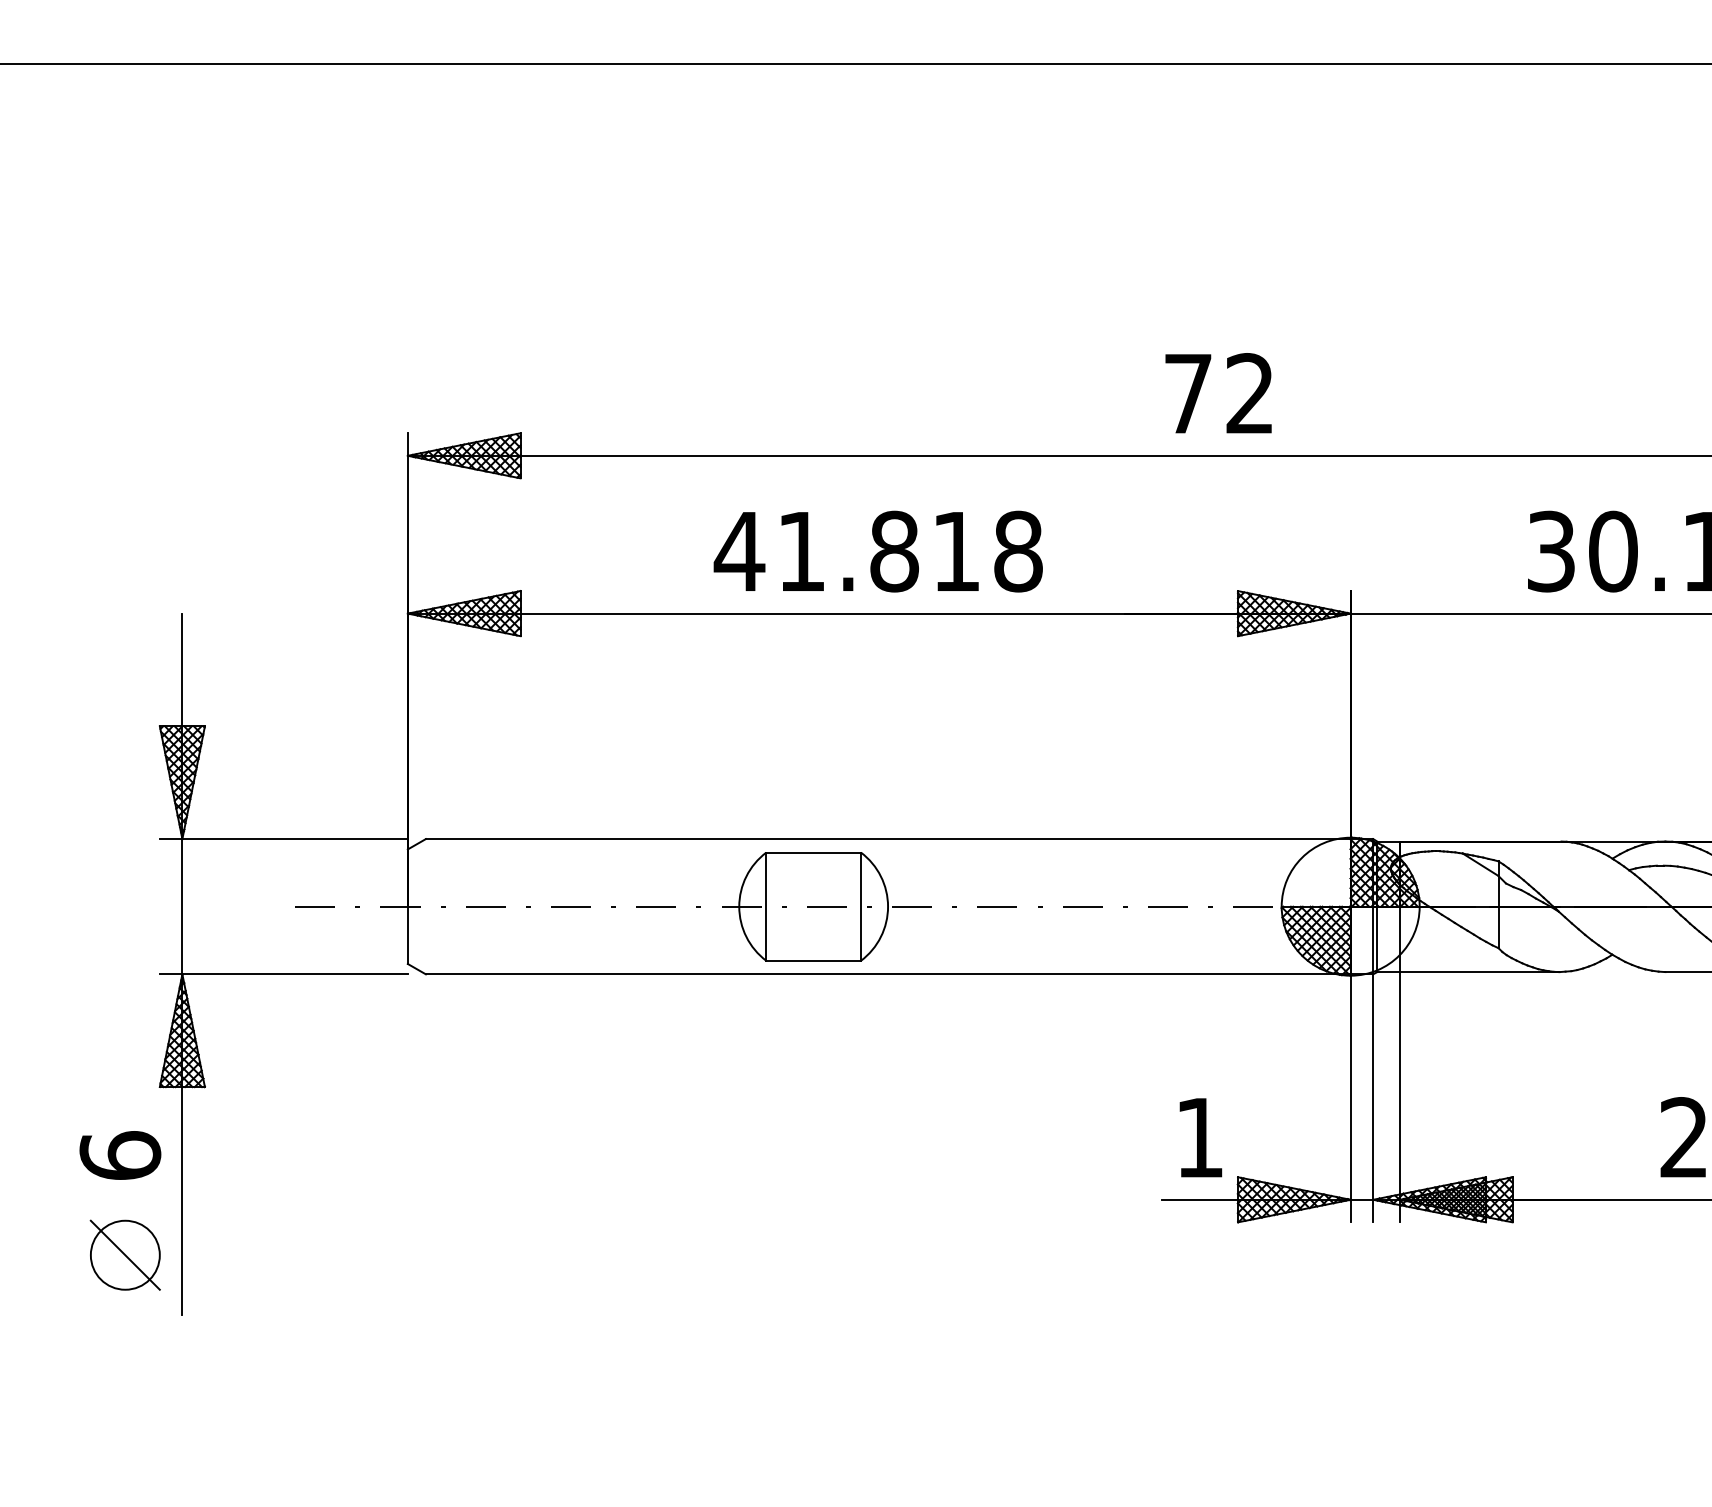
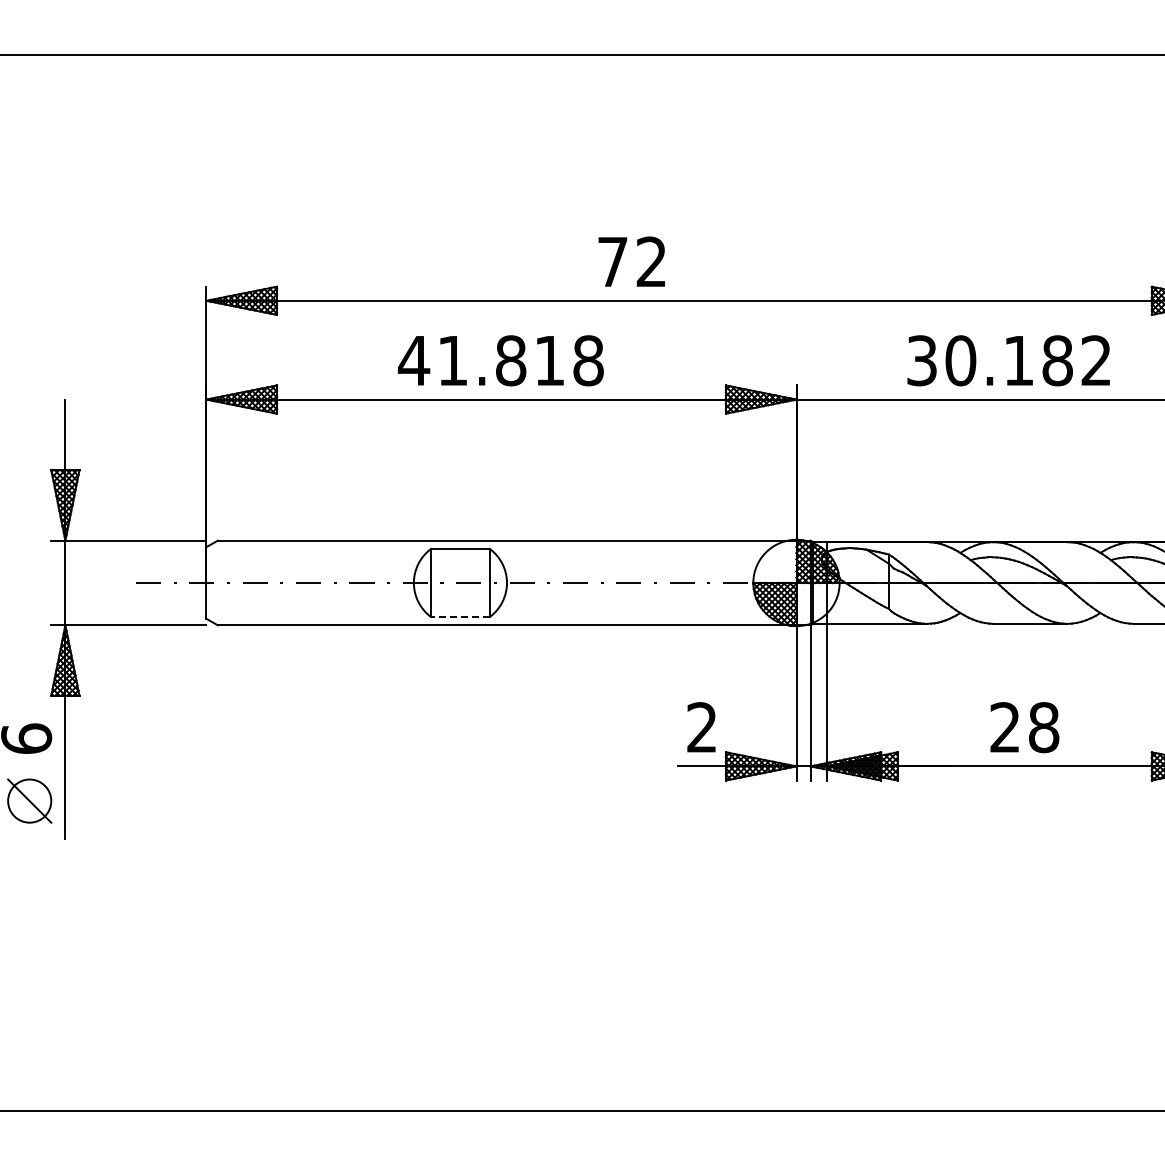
text: (1218, 392) -> (631, 261), moved
line: (813, 960) -> (460, 616), solid -> dashed
text: (1198, 1137) -> (701, 727), 1 -> 2

